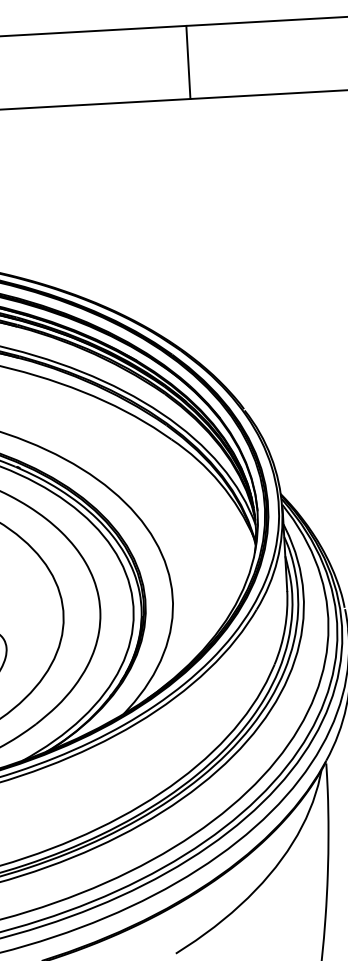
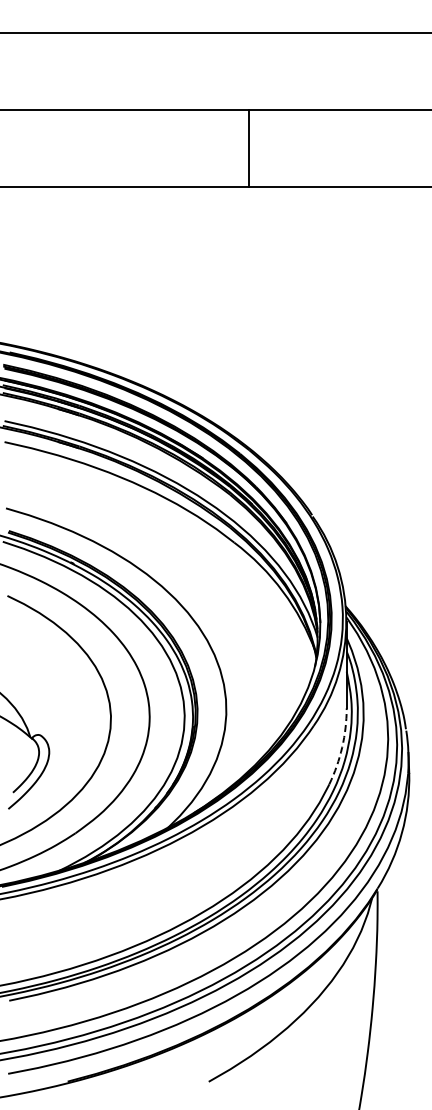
line: (188, 62) -> (249, 148), moved
arc: (285, 628) -> (342, 747), solid -> dashed

